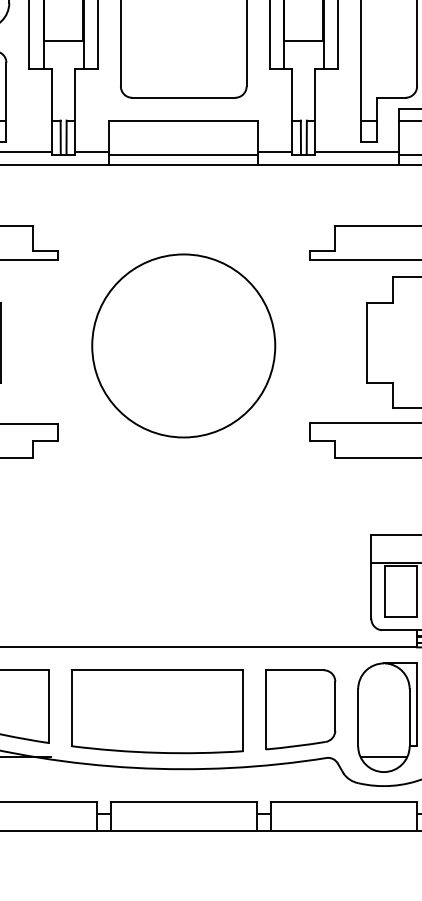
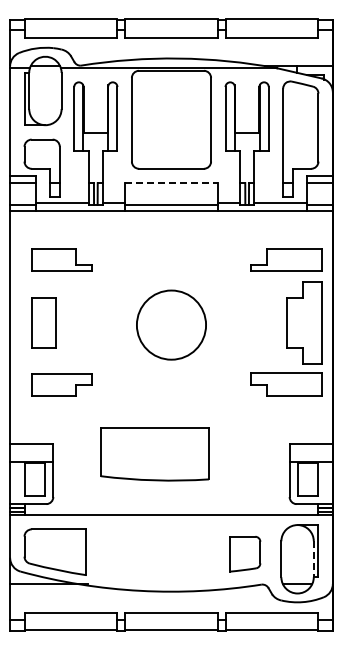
line: (183, 121) -> (171, 183), solid -> dashed
circle: (183, 344) -> (171, 324), size x0.6
part: (299, 708) -> (244, 553), size x0.7
part: (156, 711) -> (154, 454), moved
line: (409, 718) -> (313, 559), solid -> dashed

